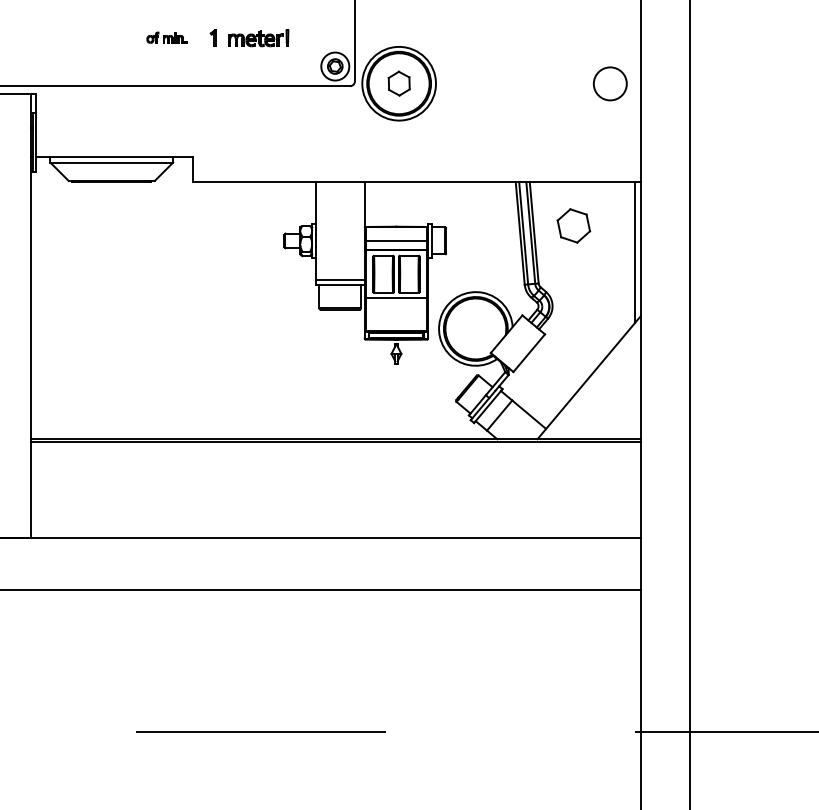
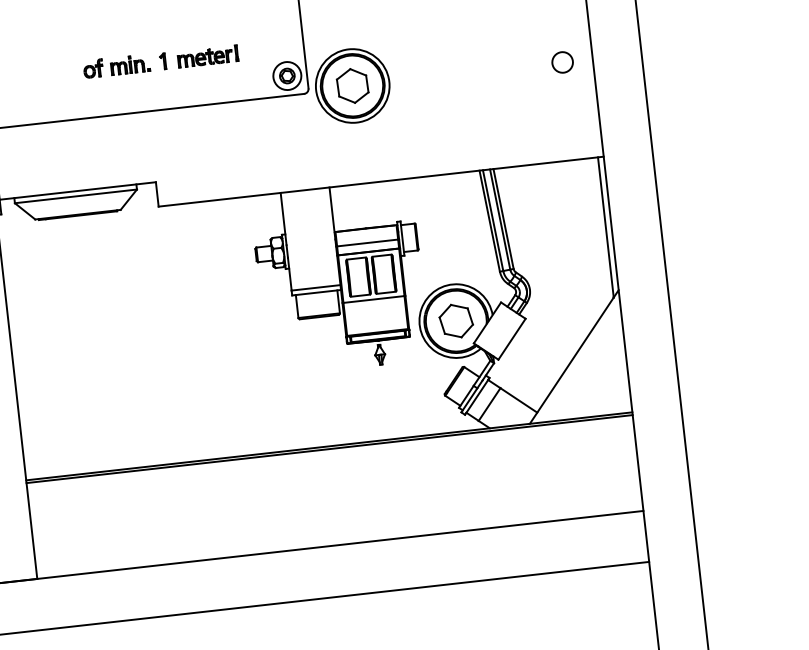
part: (166, 37) -> (116, 65), size x1.67
part: (399, 83) -> (353, 85), size x1.43
circle: (610, 83) -> (562, 62), size x0.62
part: (573, 225) -> (455, 320), moved

